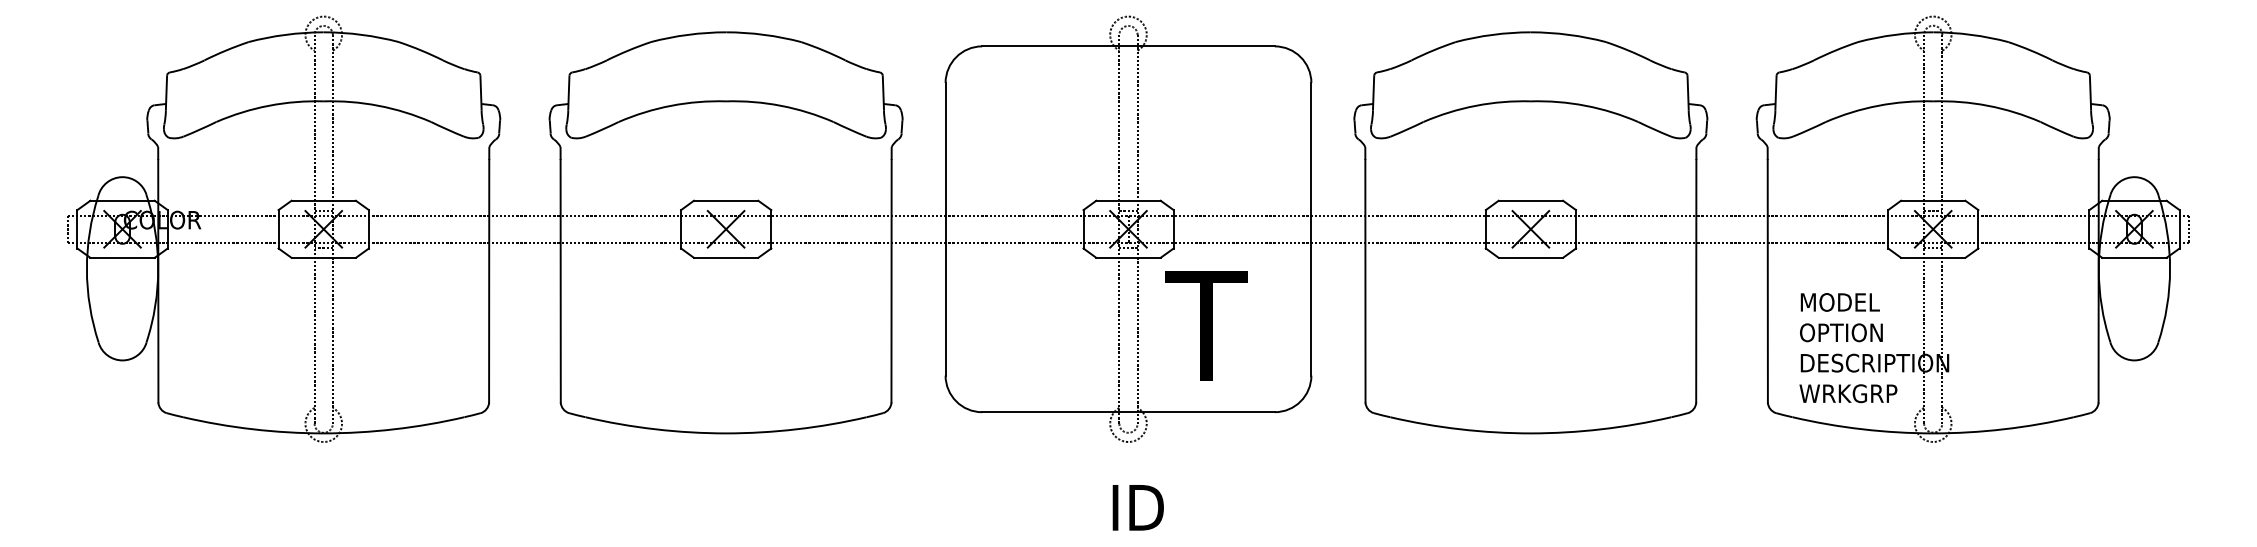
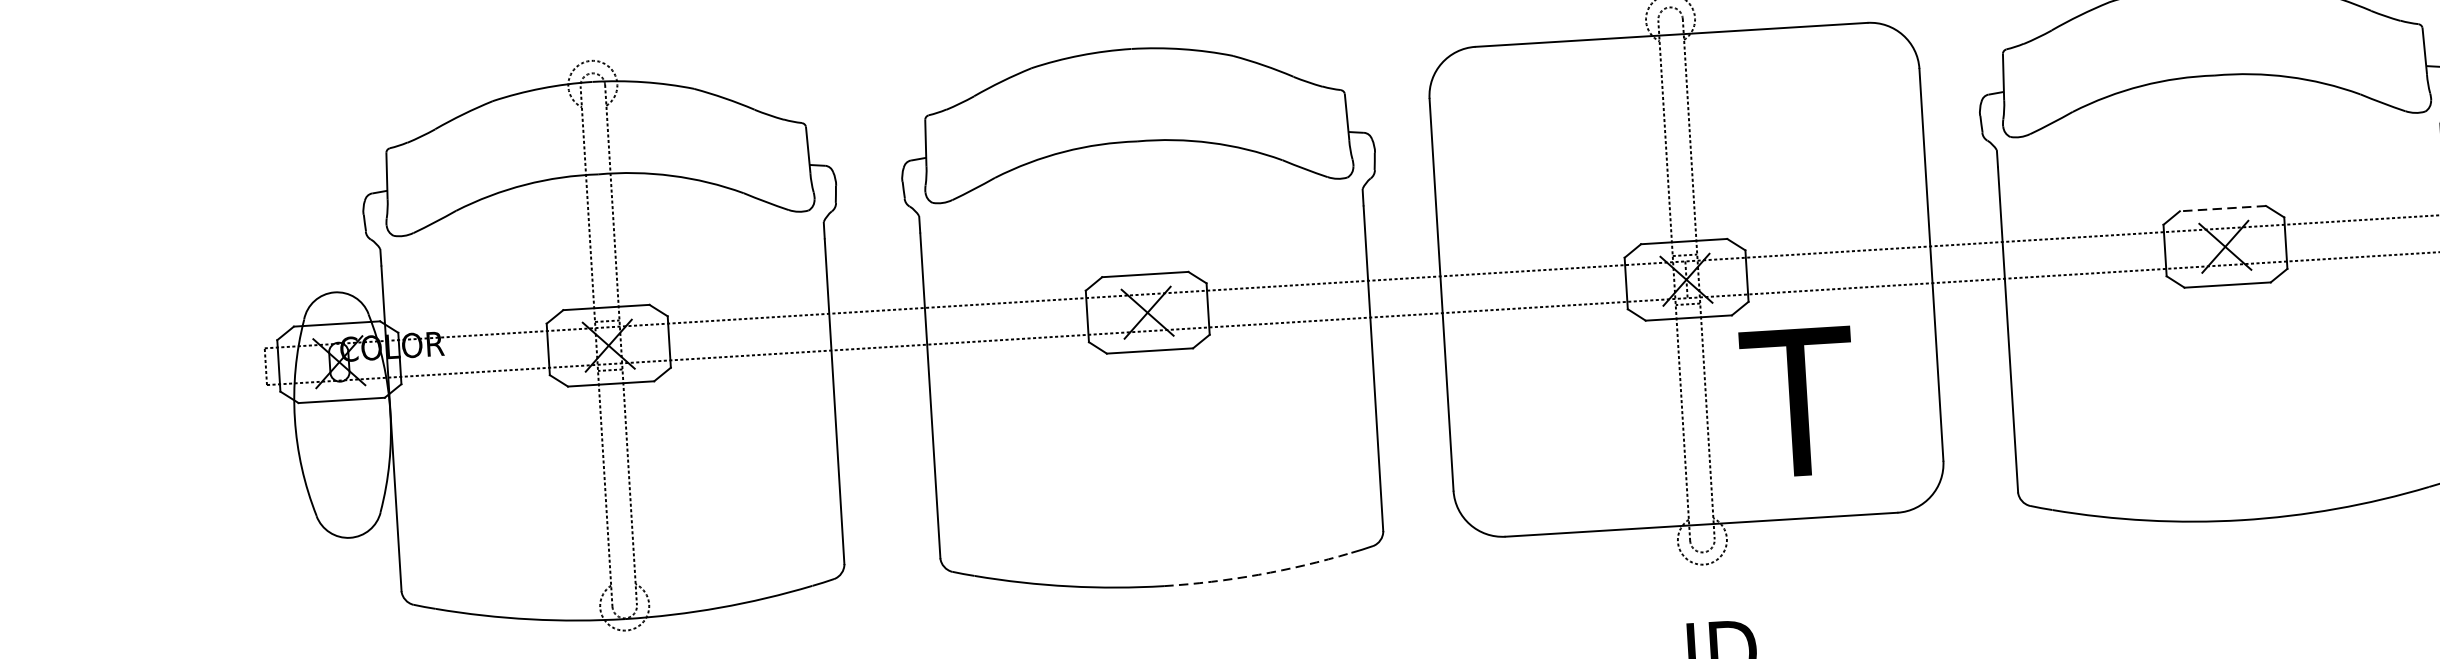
line: (1530, 200) -> (2222, 208), solid -> dashed
arc: (796, 429) -> (1258, 575), solid -> dashed

